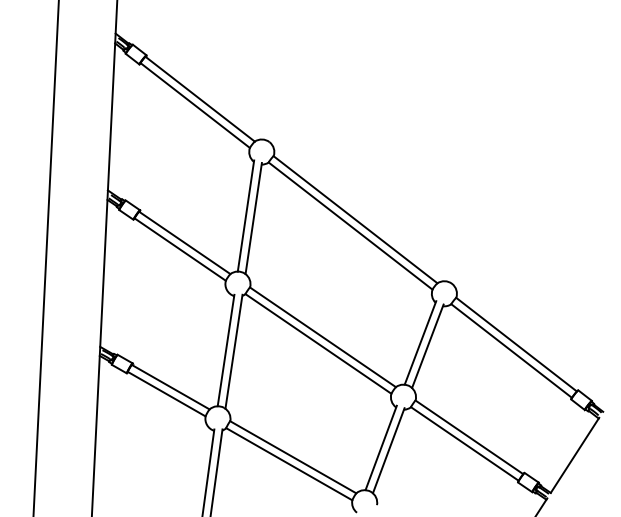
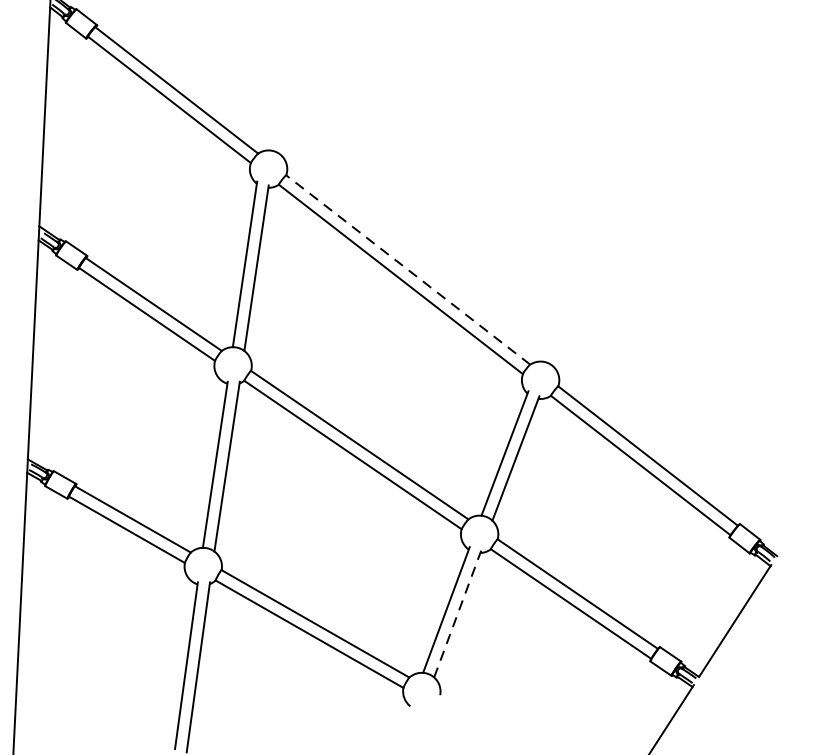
line: (355, 219) -> (408, 269), solid -> dashed
line: (388, 450) -> (457, 613), solid -> dashed

